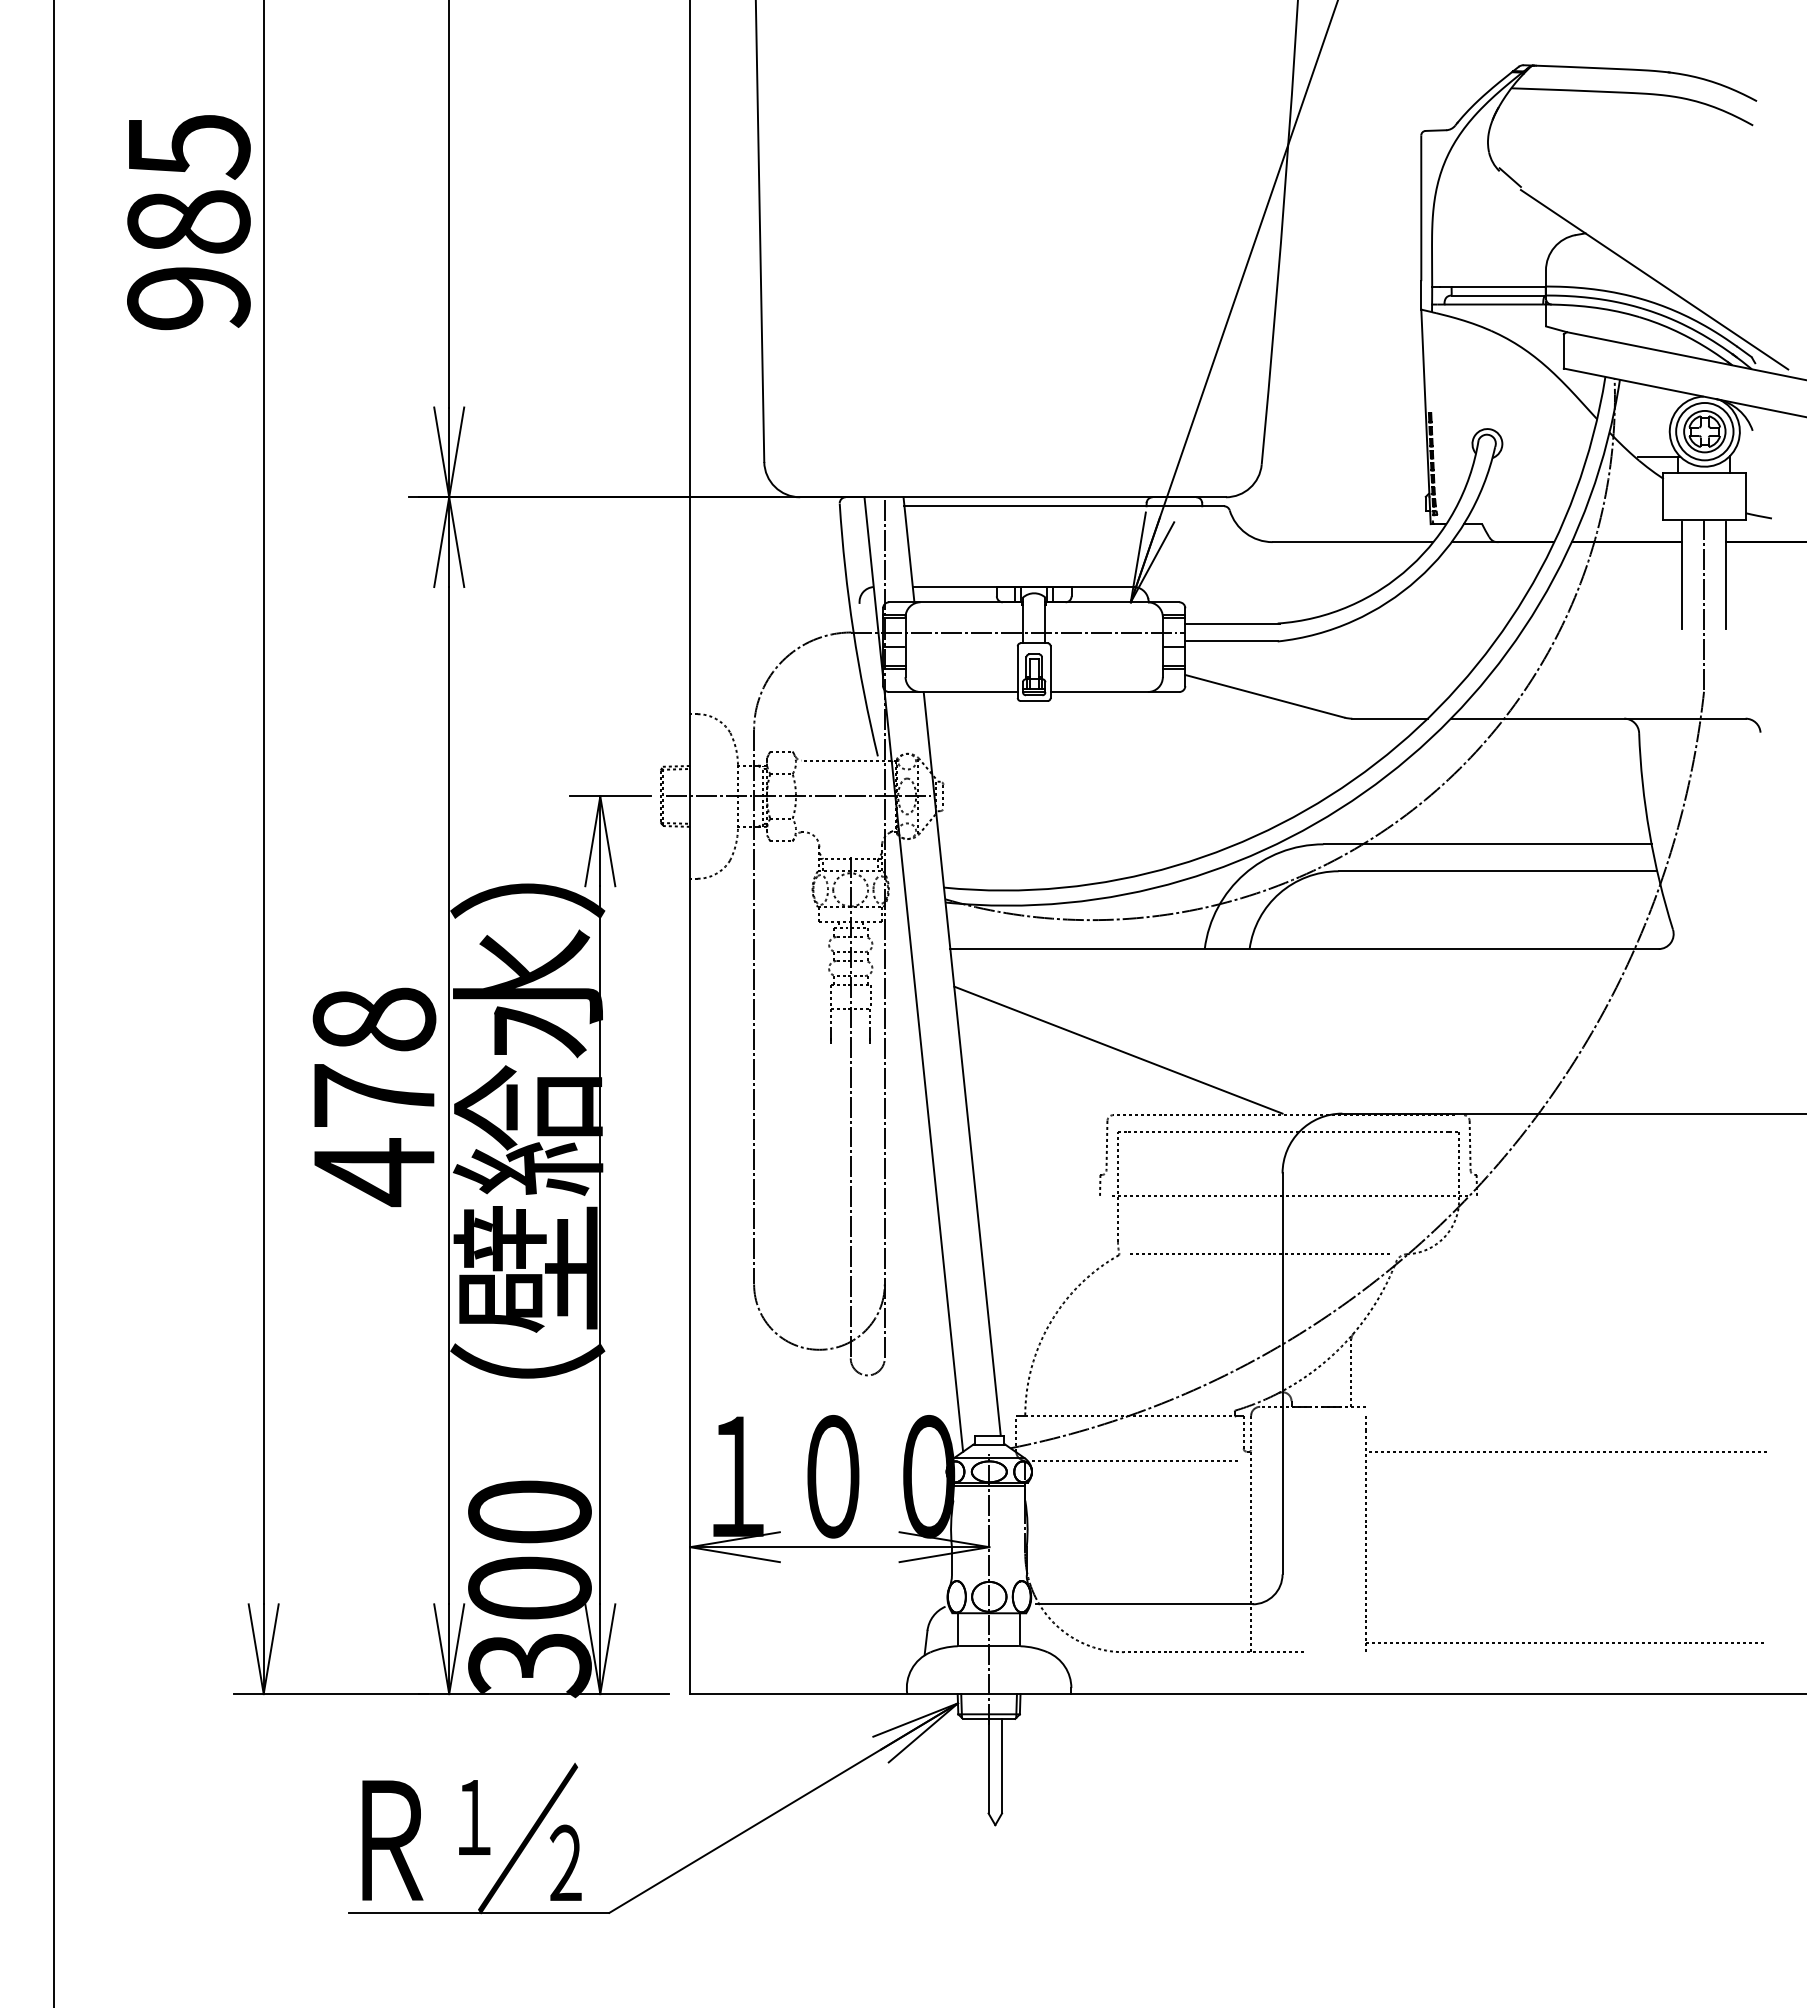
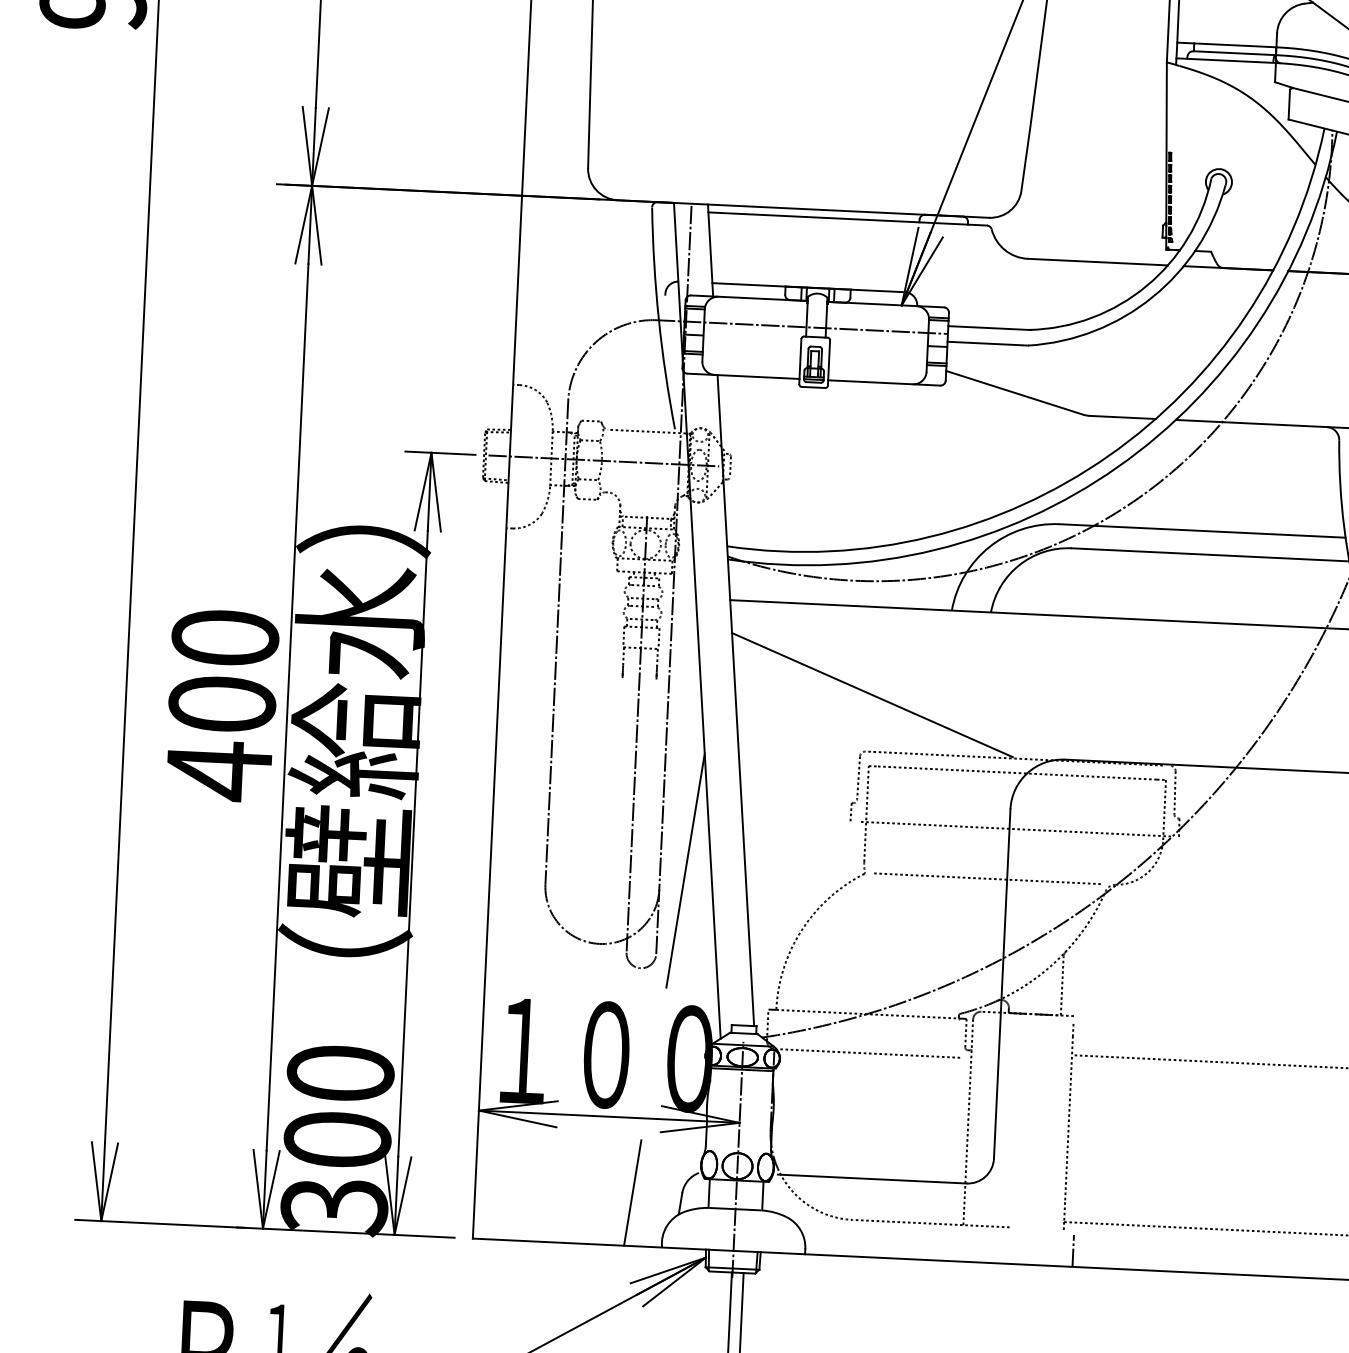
text: (374, 1056) -> (224, 670), 478 -> 400
line: (913, 1261) -> (685, 870), added
line: (870, 1633) -> (632, 1193), added
line: (1378, 1675) -> (1073, 1250), added

